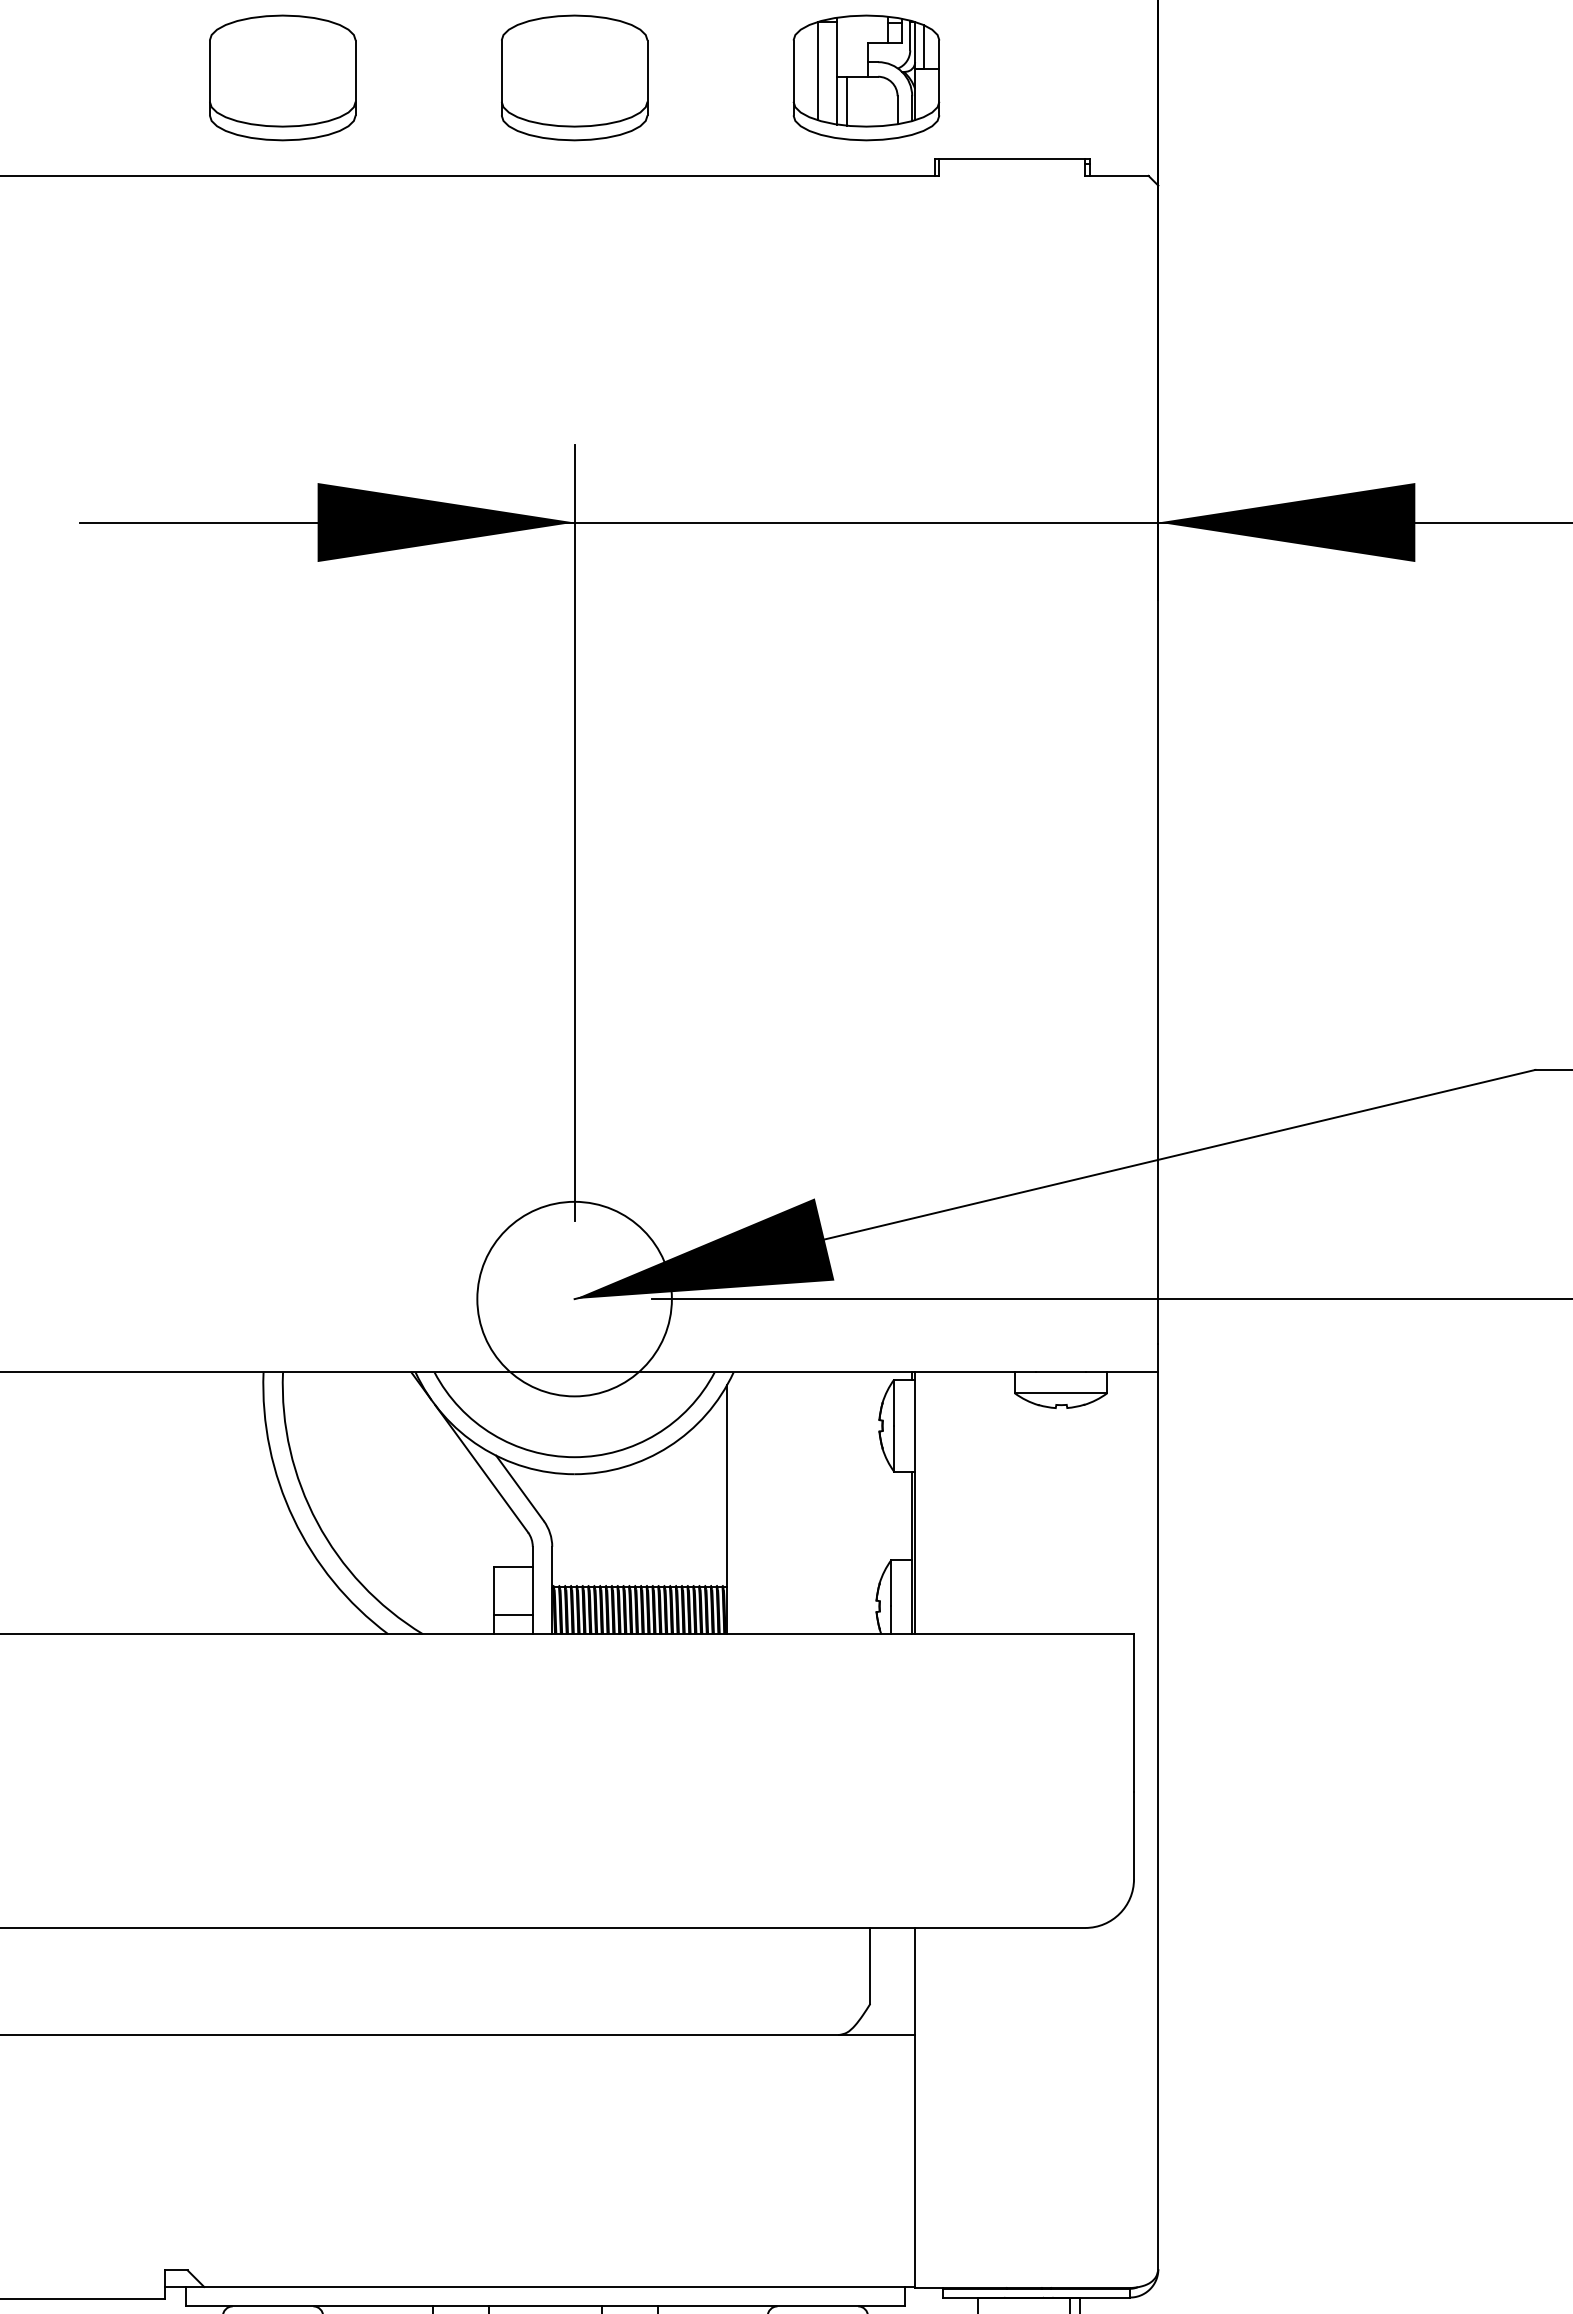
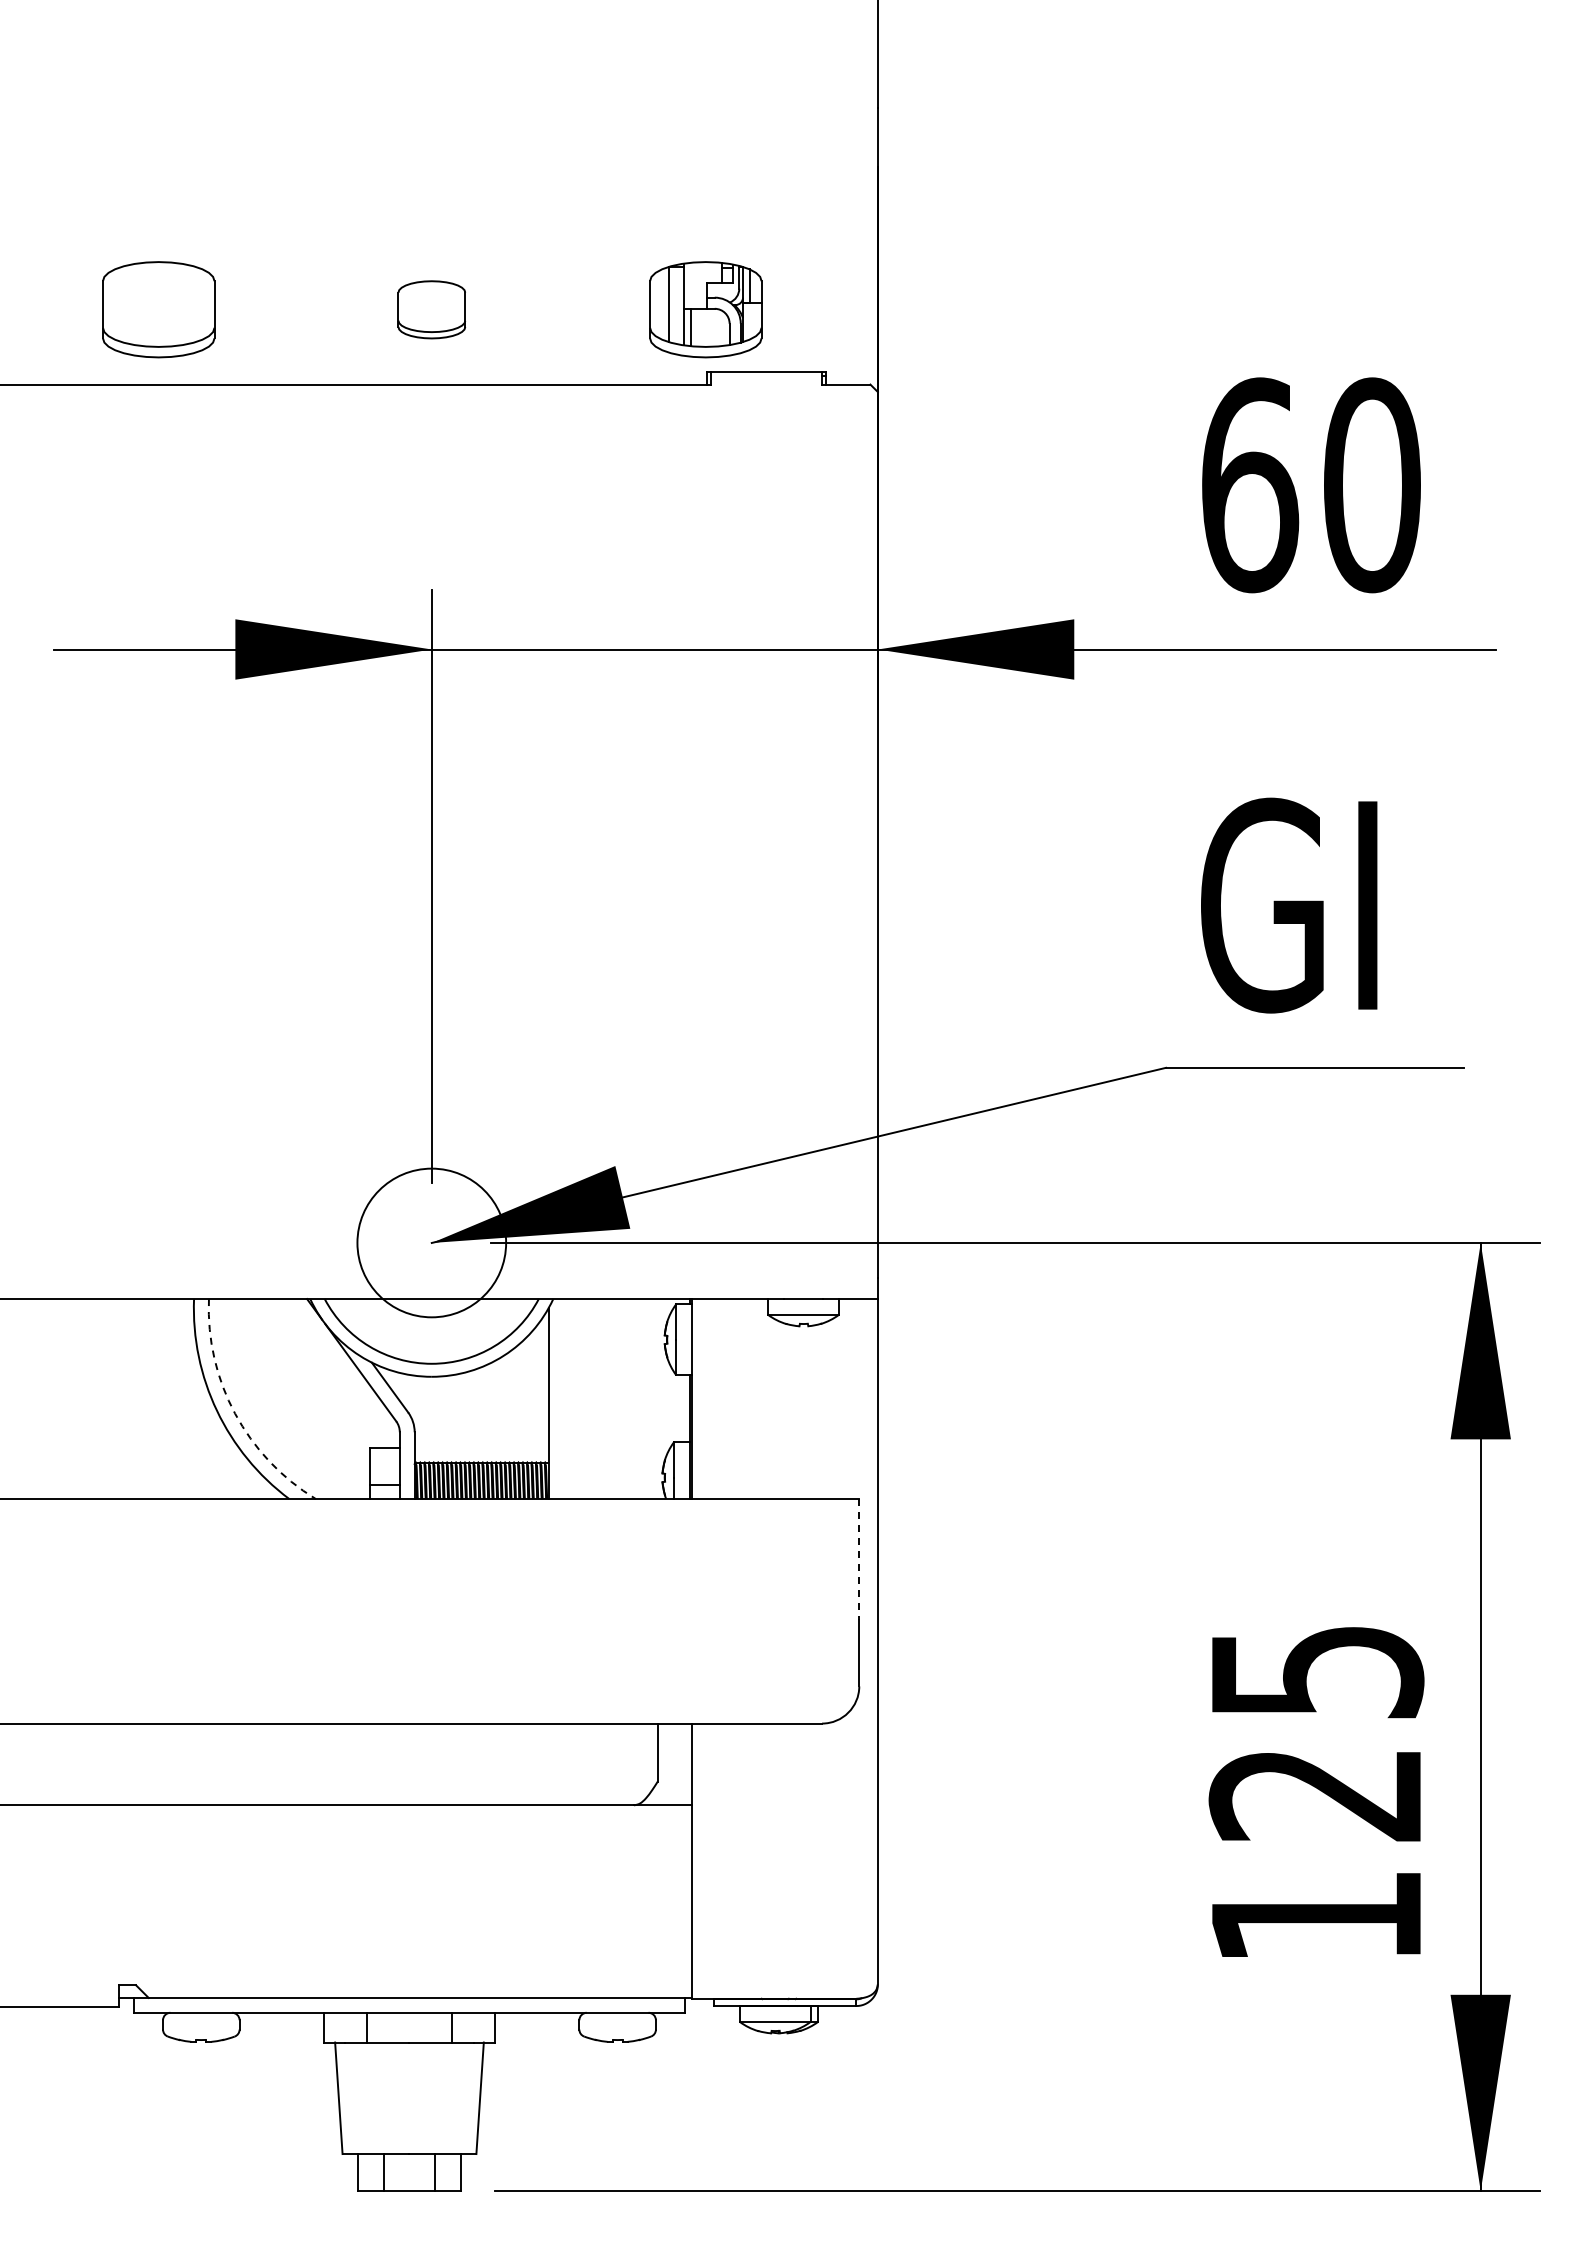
part: (282, 77) -> (158, 309), moved
part: (574, 77) -> (431, 309), size x0.6
part: (866, 77) -> (705, 309), moved
arc: (317, 1522) -> (235, 1413), solid -> dashed
line: (1134, 1713) -> (859, 1559), solid -> dashed

